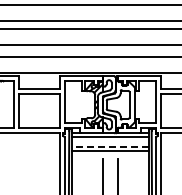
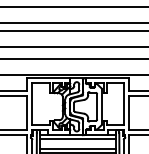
line: (109, 146) -> (77, 148), dashed -> solid

